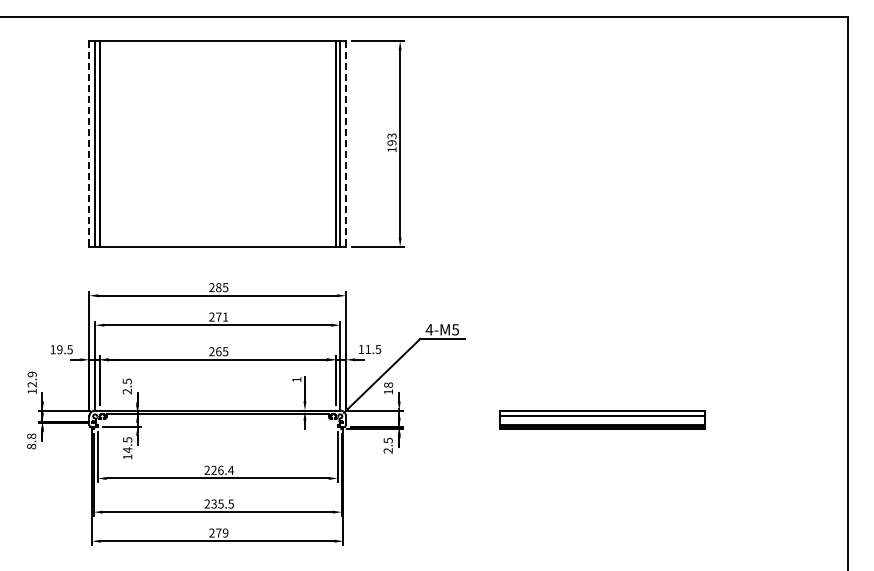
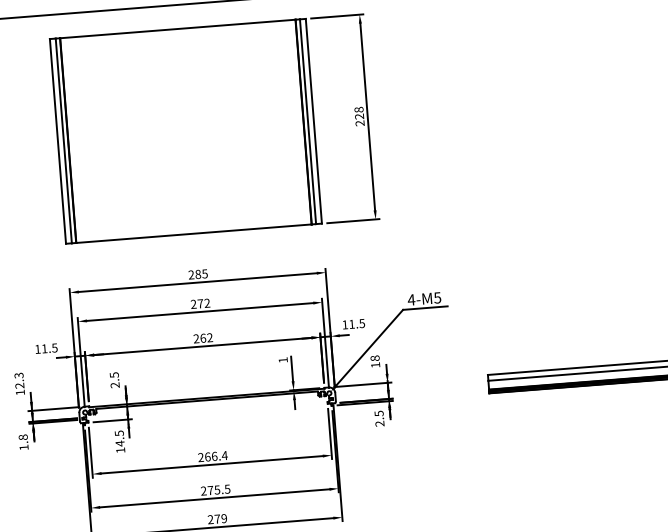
text: (391, 142) -> (359, 116), 193 -> 228
line: (89, 144) -> (58, 141), dashed -> solid
line: (346, 144) -> (314, 121), dashed -> solid
text: (225, 316) -> (207, 302), 271 -> 272
text: (59, 349) -> (44, 348), 19.5 -> 11.5
text: (225, 351) -> (209, 337), 265 -> 262
text: (31, 374) -> (18, 375), 12.9 -> 12.3
text: (31, 446) -> (23, 447), 8.8 -> 1.8
text: (213, 469) -> (207, 456), 226.4 -> 266.4
text: (213, 503) -> (209, 490), 235.5 -> 275.5

